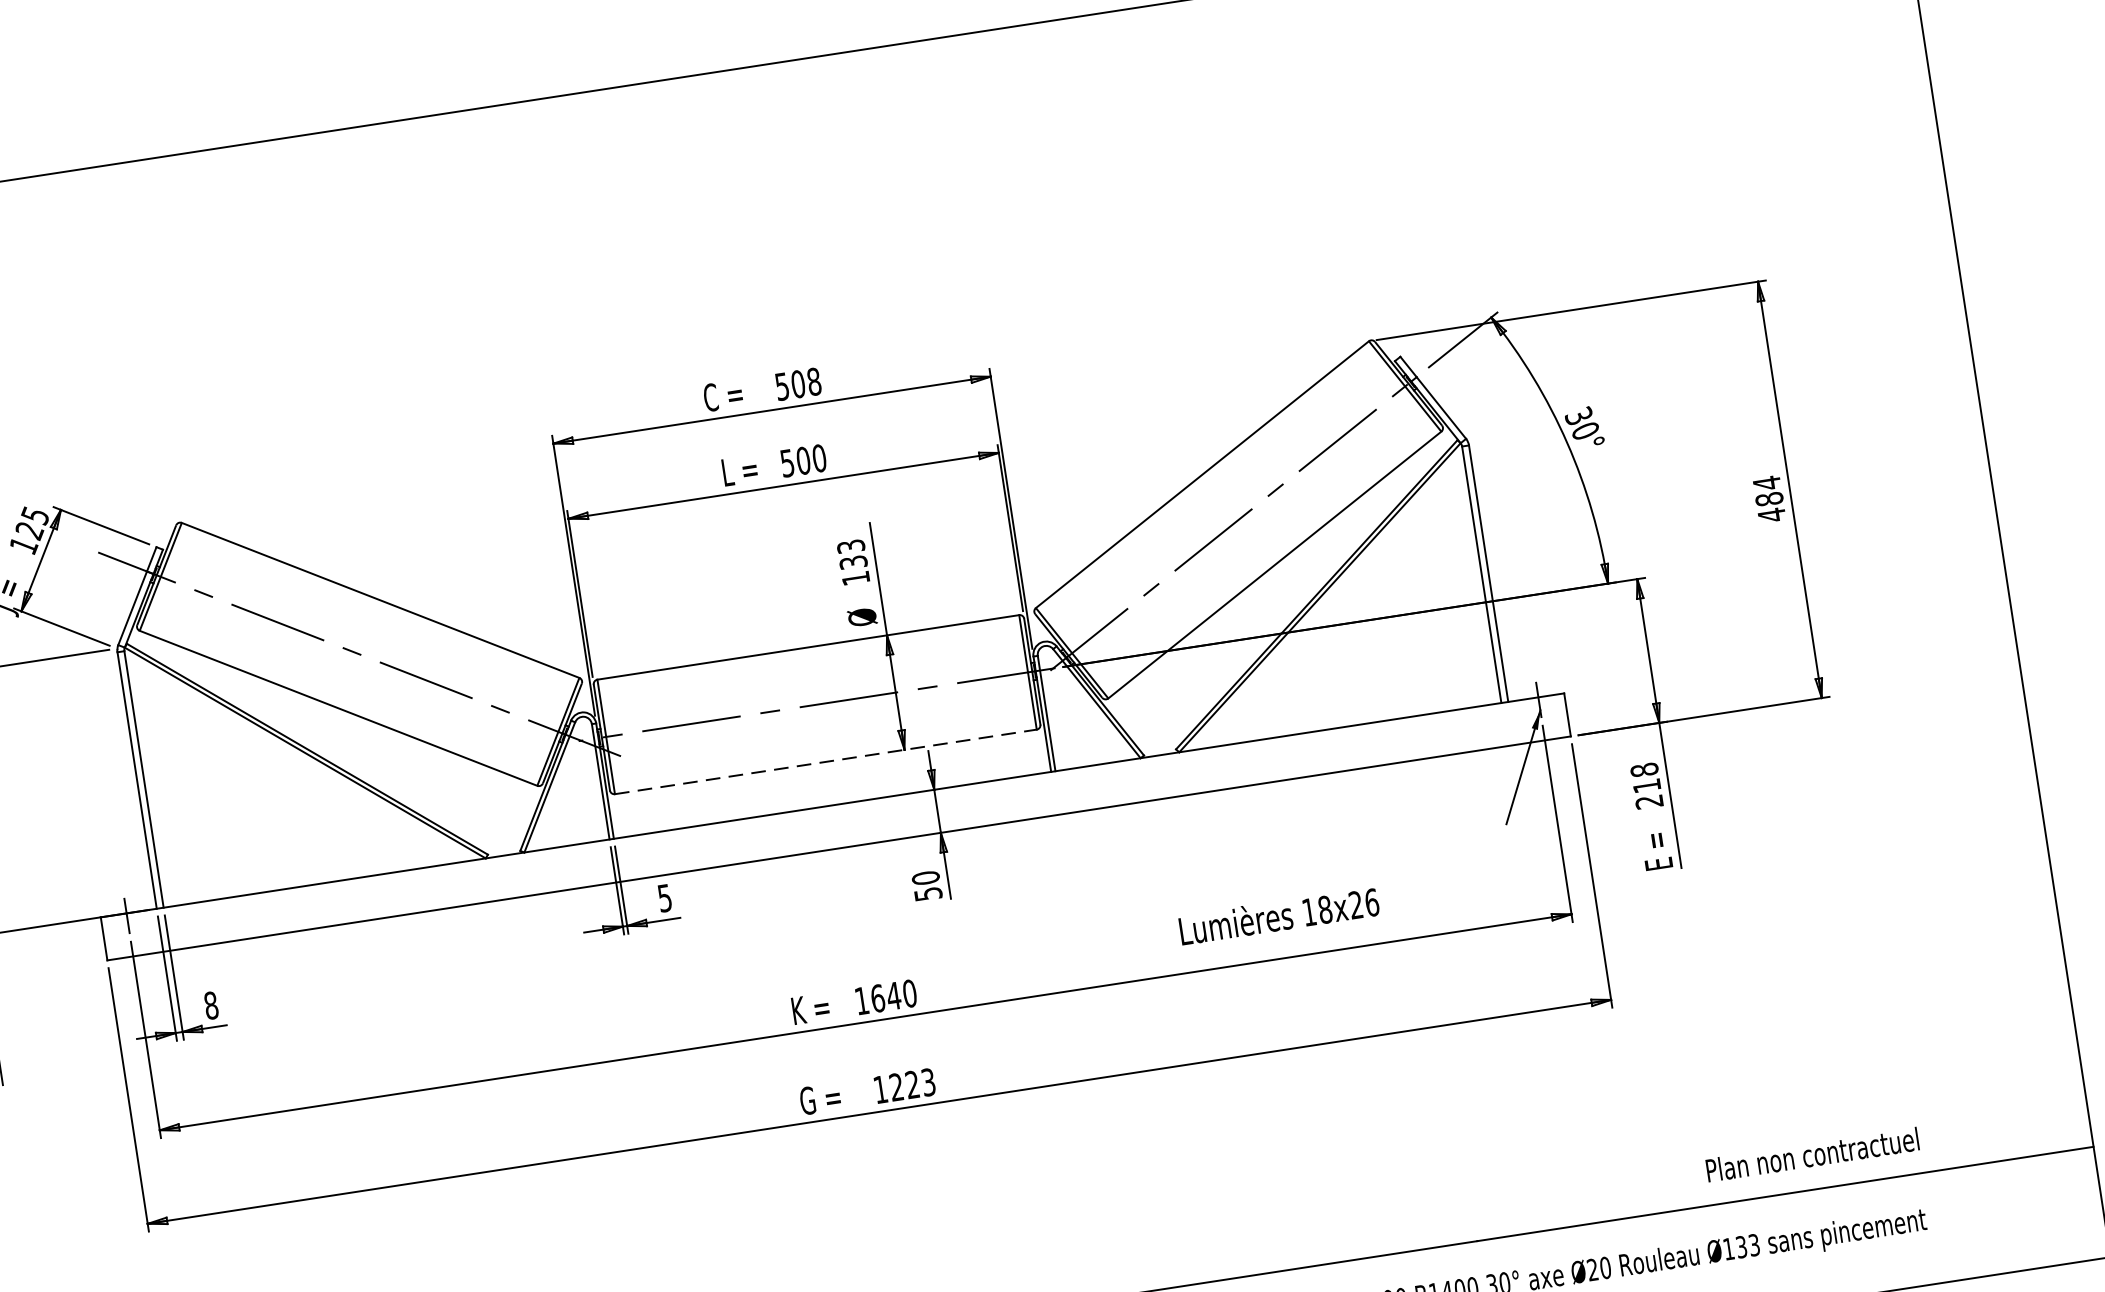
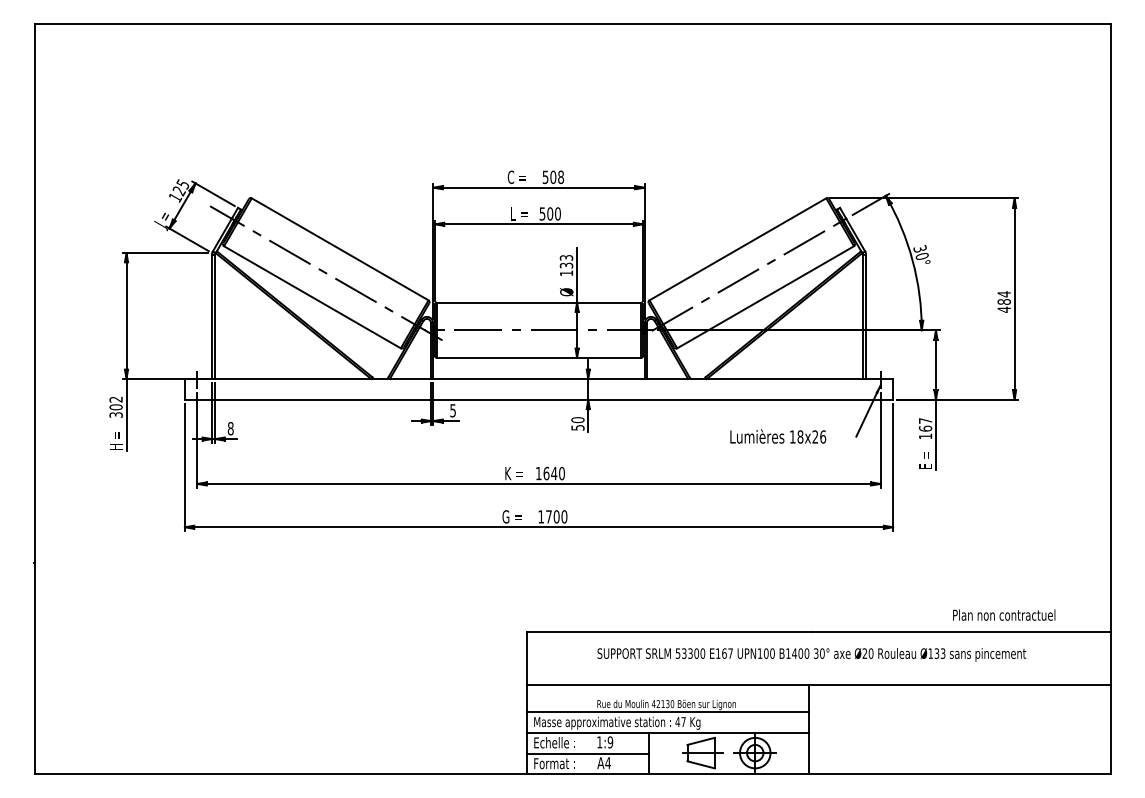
line: (826, 760) -> (539, 357), dashed -> solid
text: (1646, 785) -> (925, 428), 218 -> 167
text: (1279, 915) -> (778, 436), moved
text: (912, 1084) -> (556, 516), 1223 -> 1700
text: (1813, 1153) -> (1004, 614), moved

